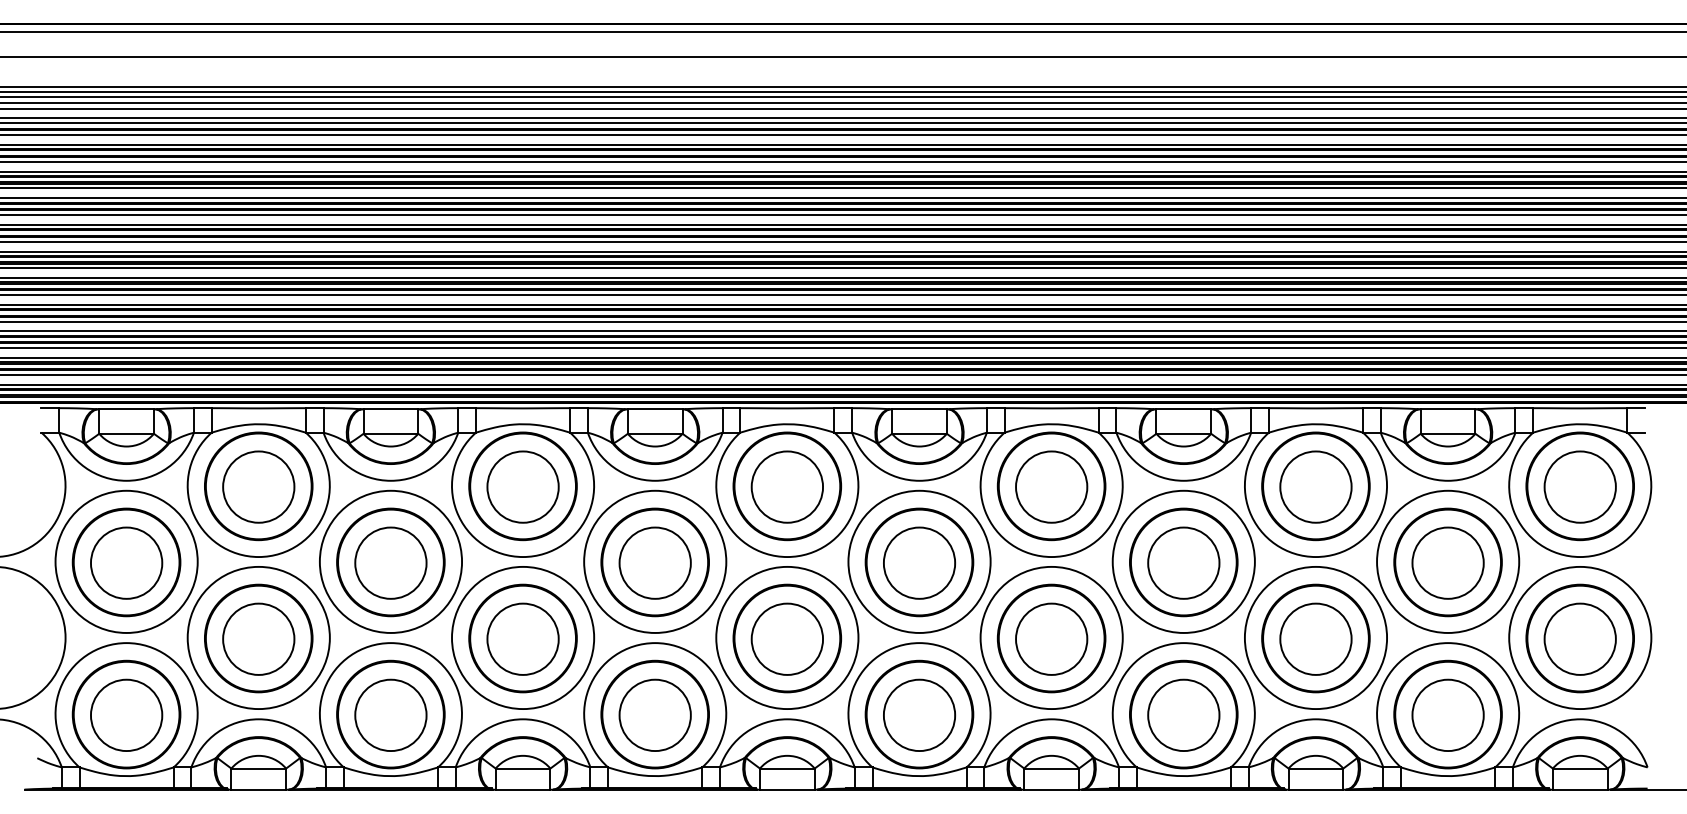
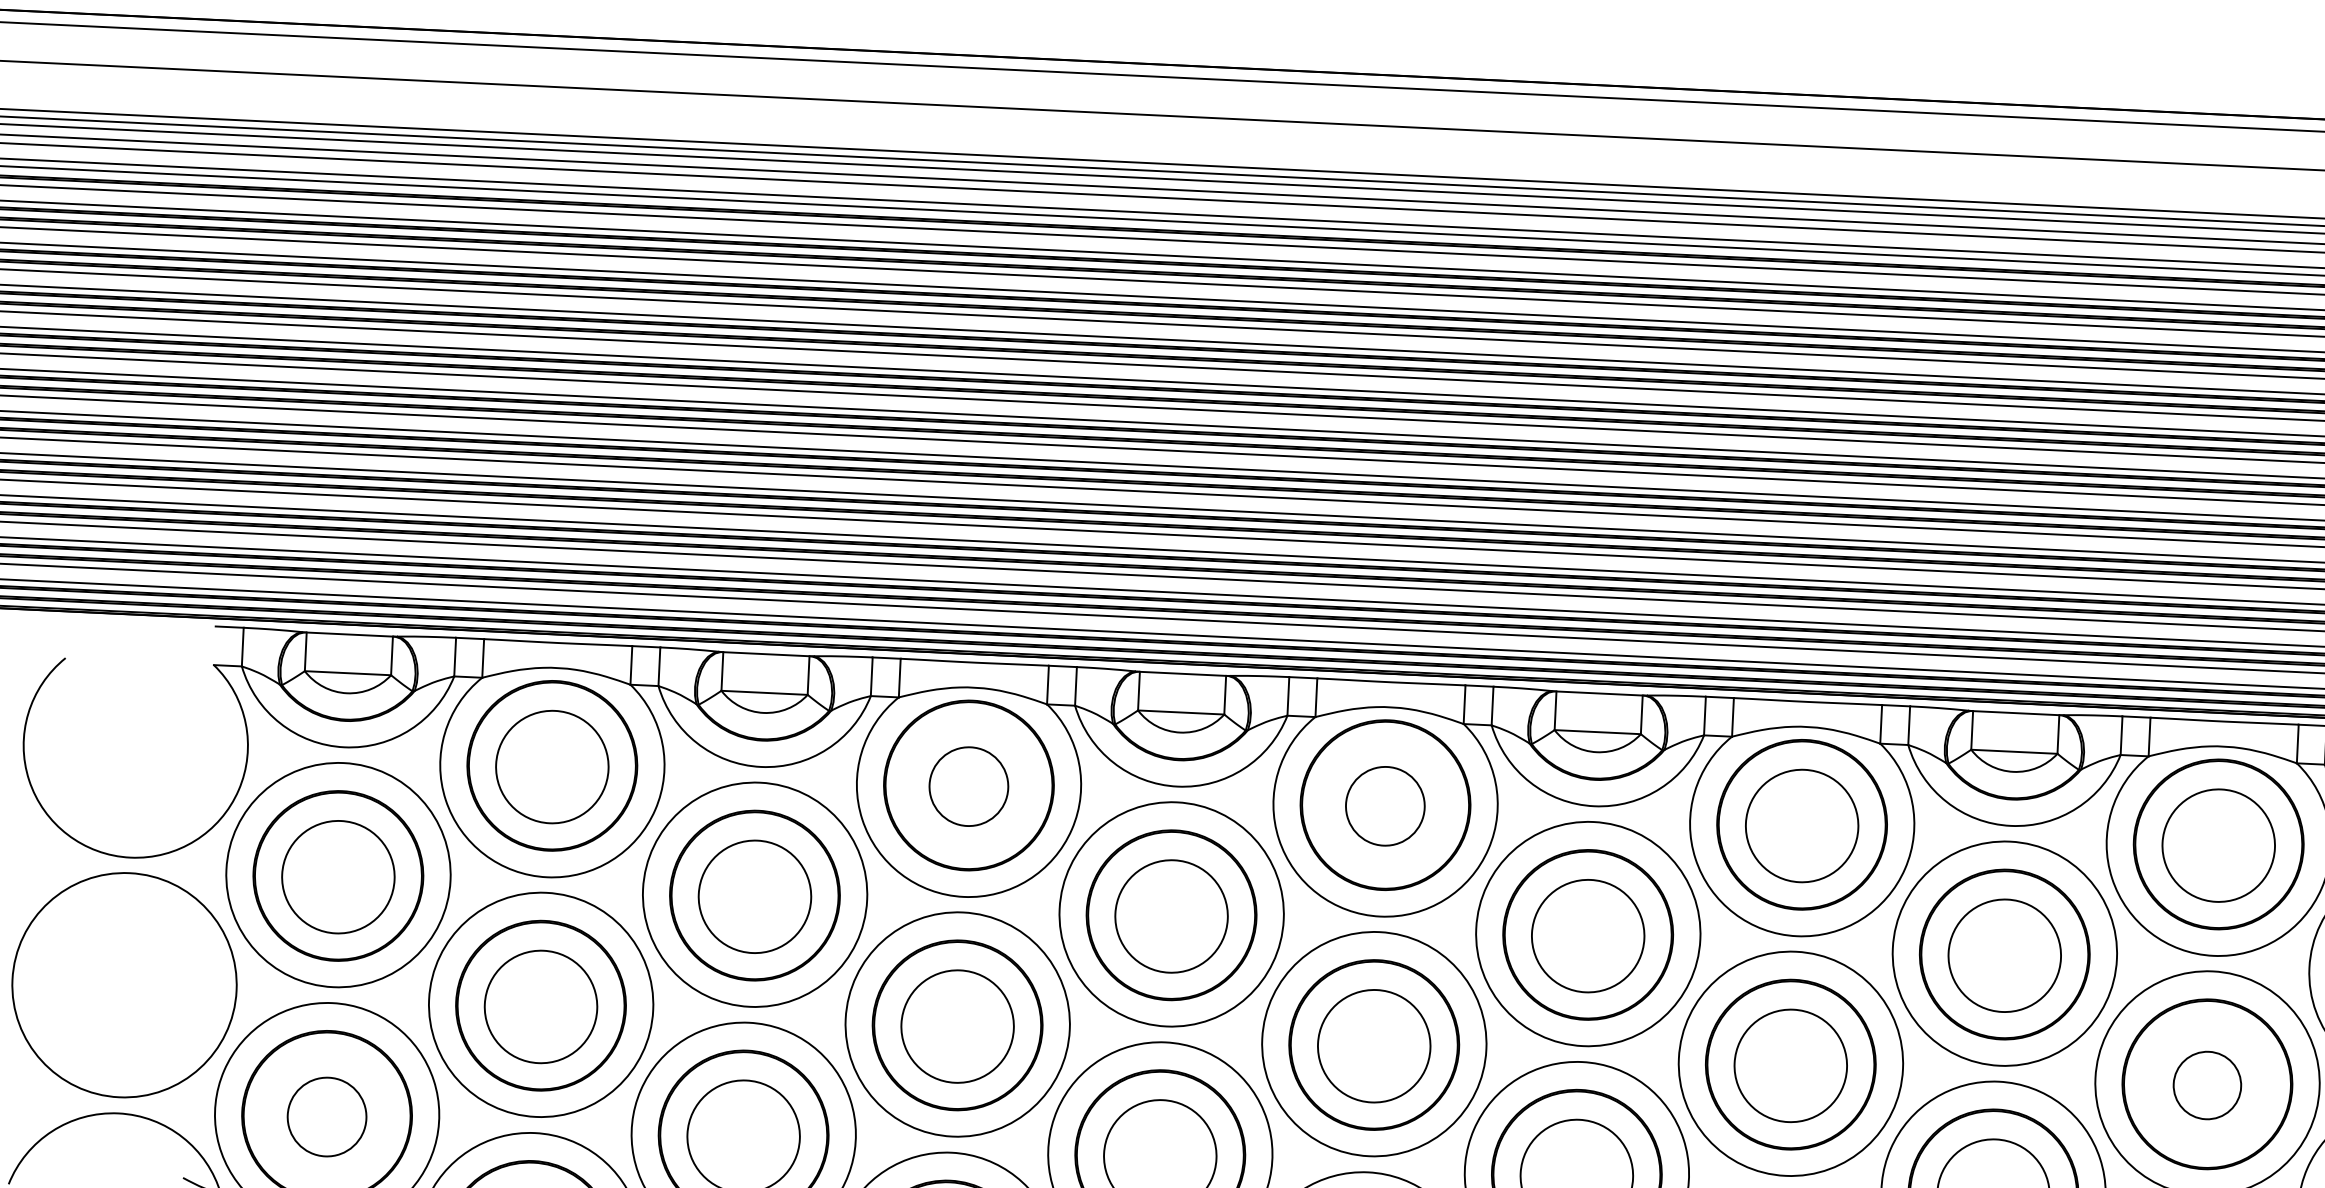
circle: (522, 486) -> (968, 785), size x0.7
circle: (786, 486) -> (1384, 805), size x0.7
circle: (1315, 638) -> (2206, 1084), size x0.6
circle: (126, 715) -> (326, 1117), size x0.7

